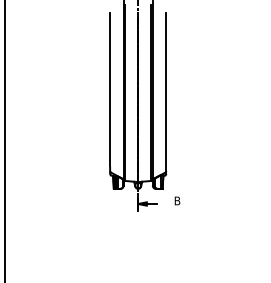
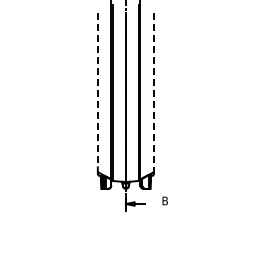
line: (110, 89) -> (98, 89), solid -> dashed
line: (166, 92) -> (154, 92), solid -> dashed

